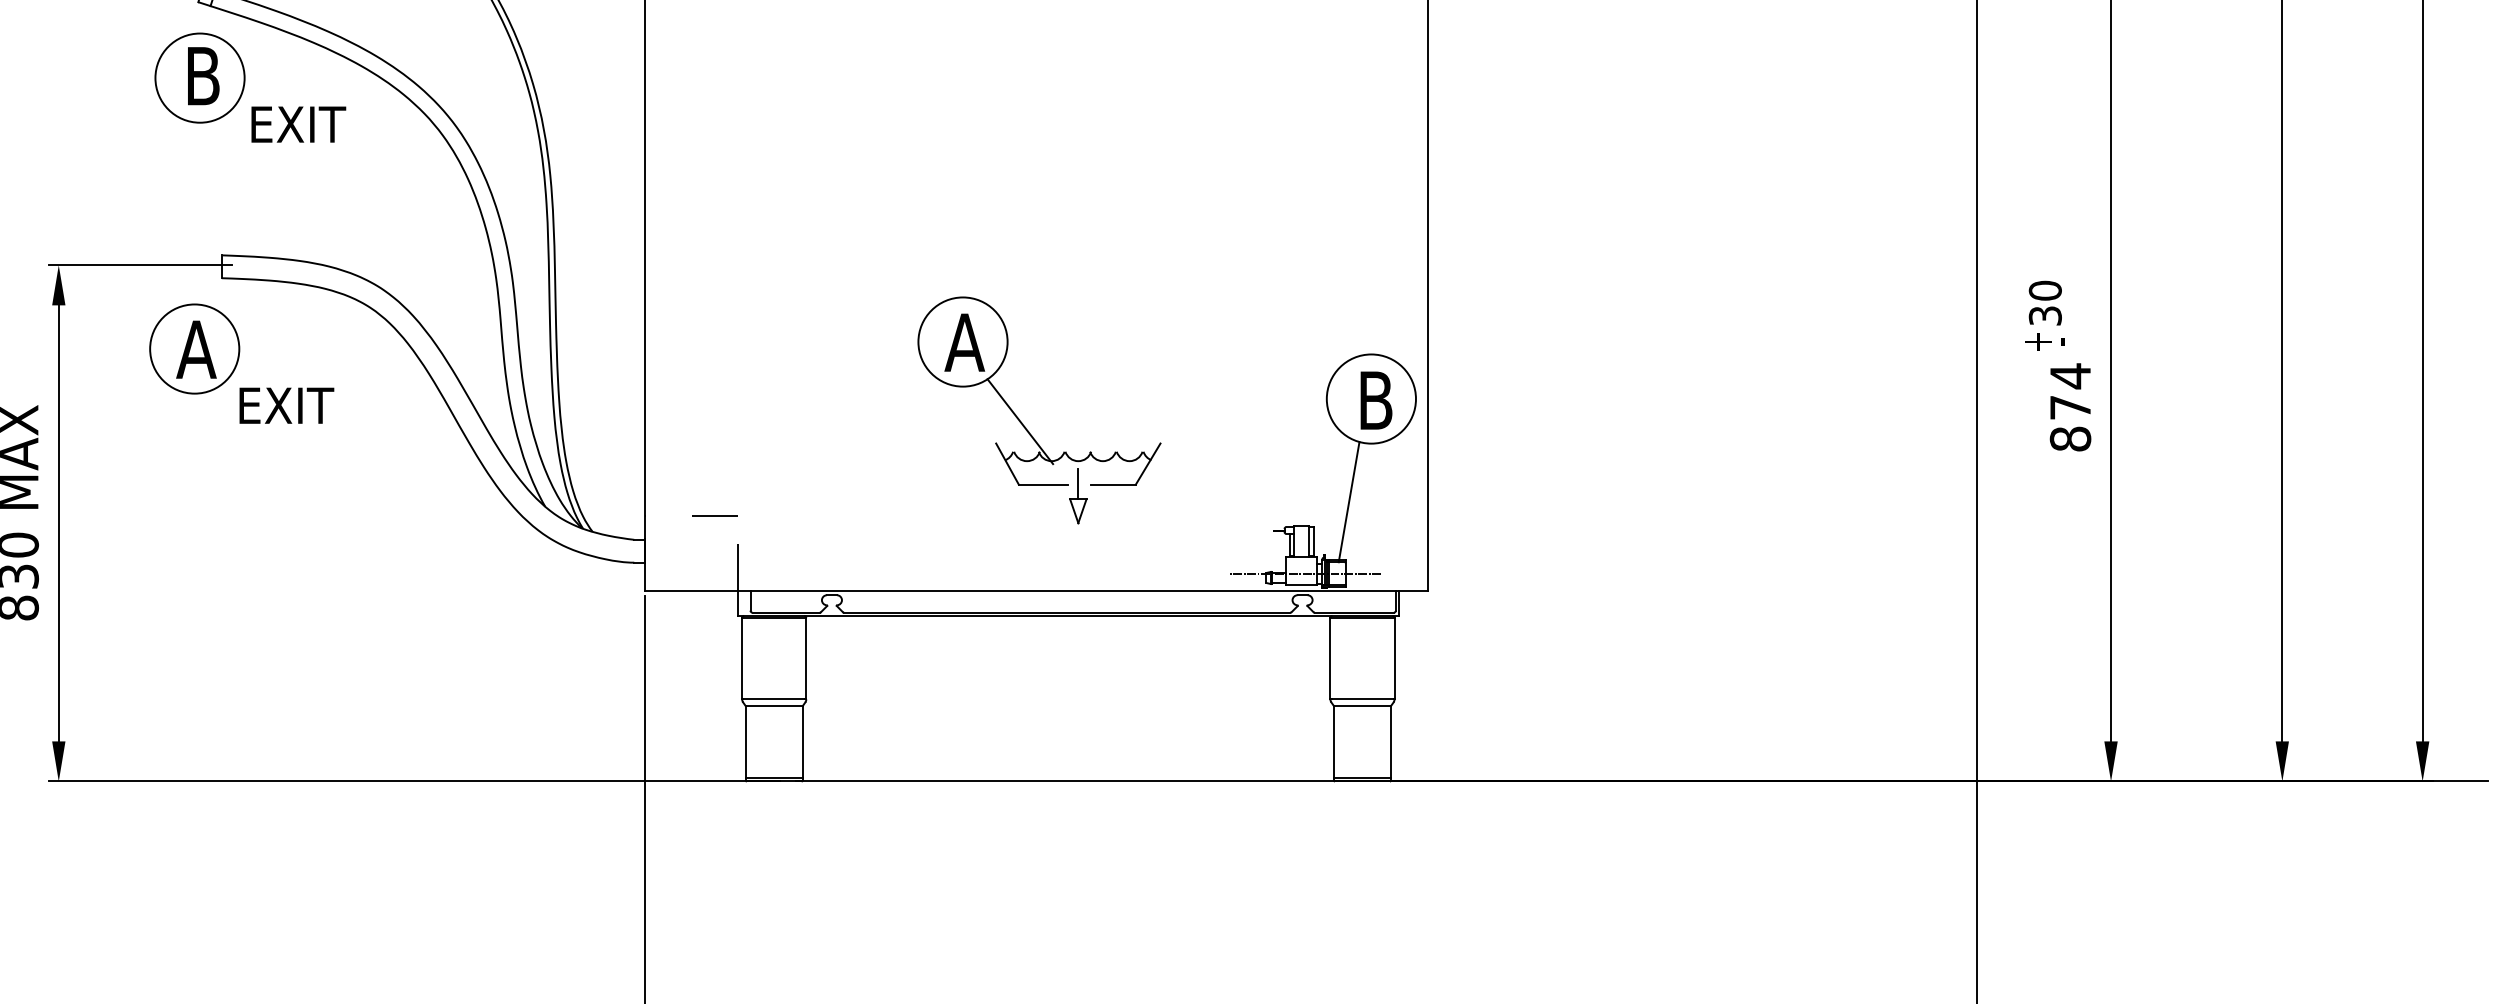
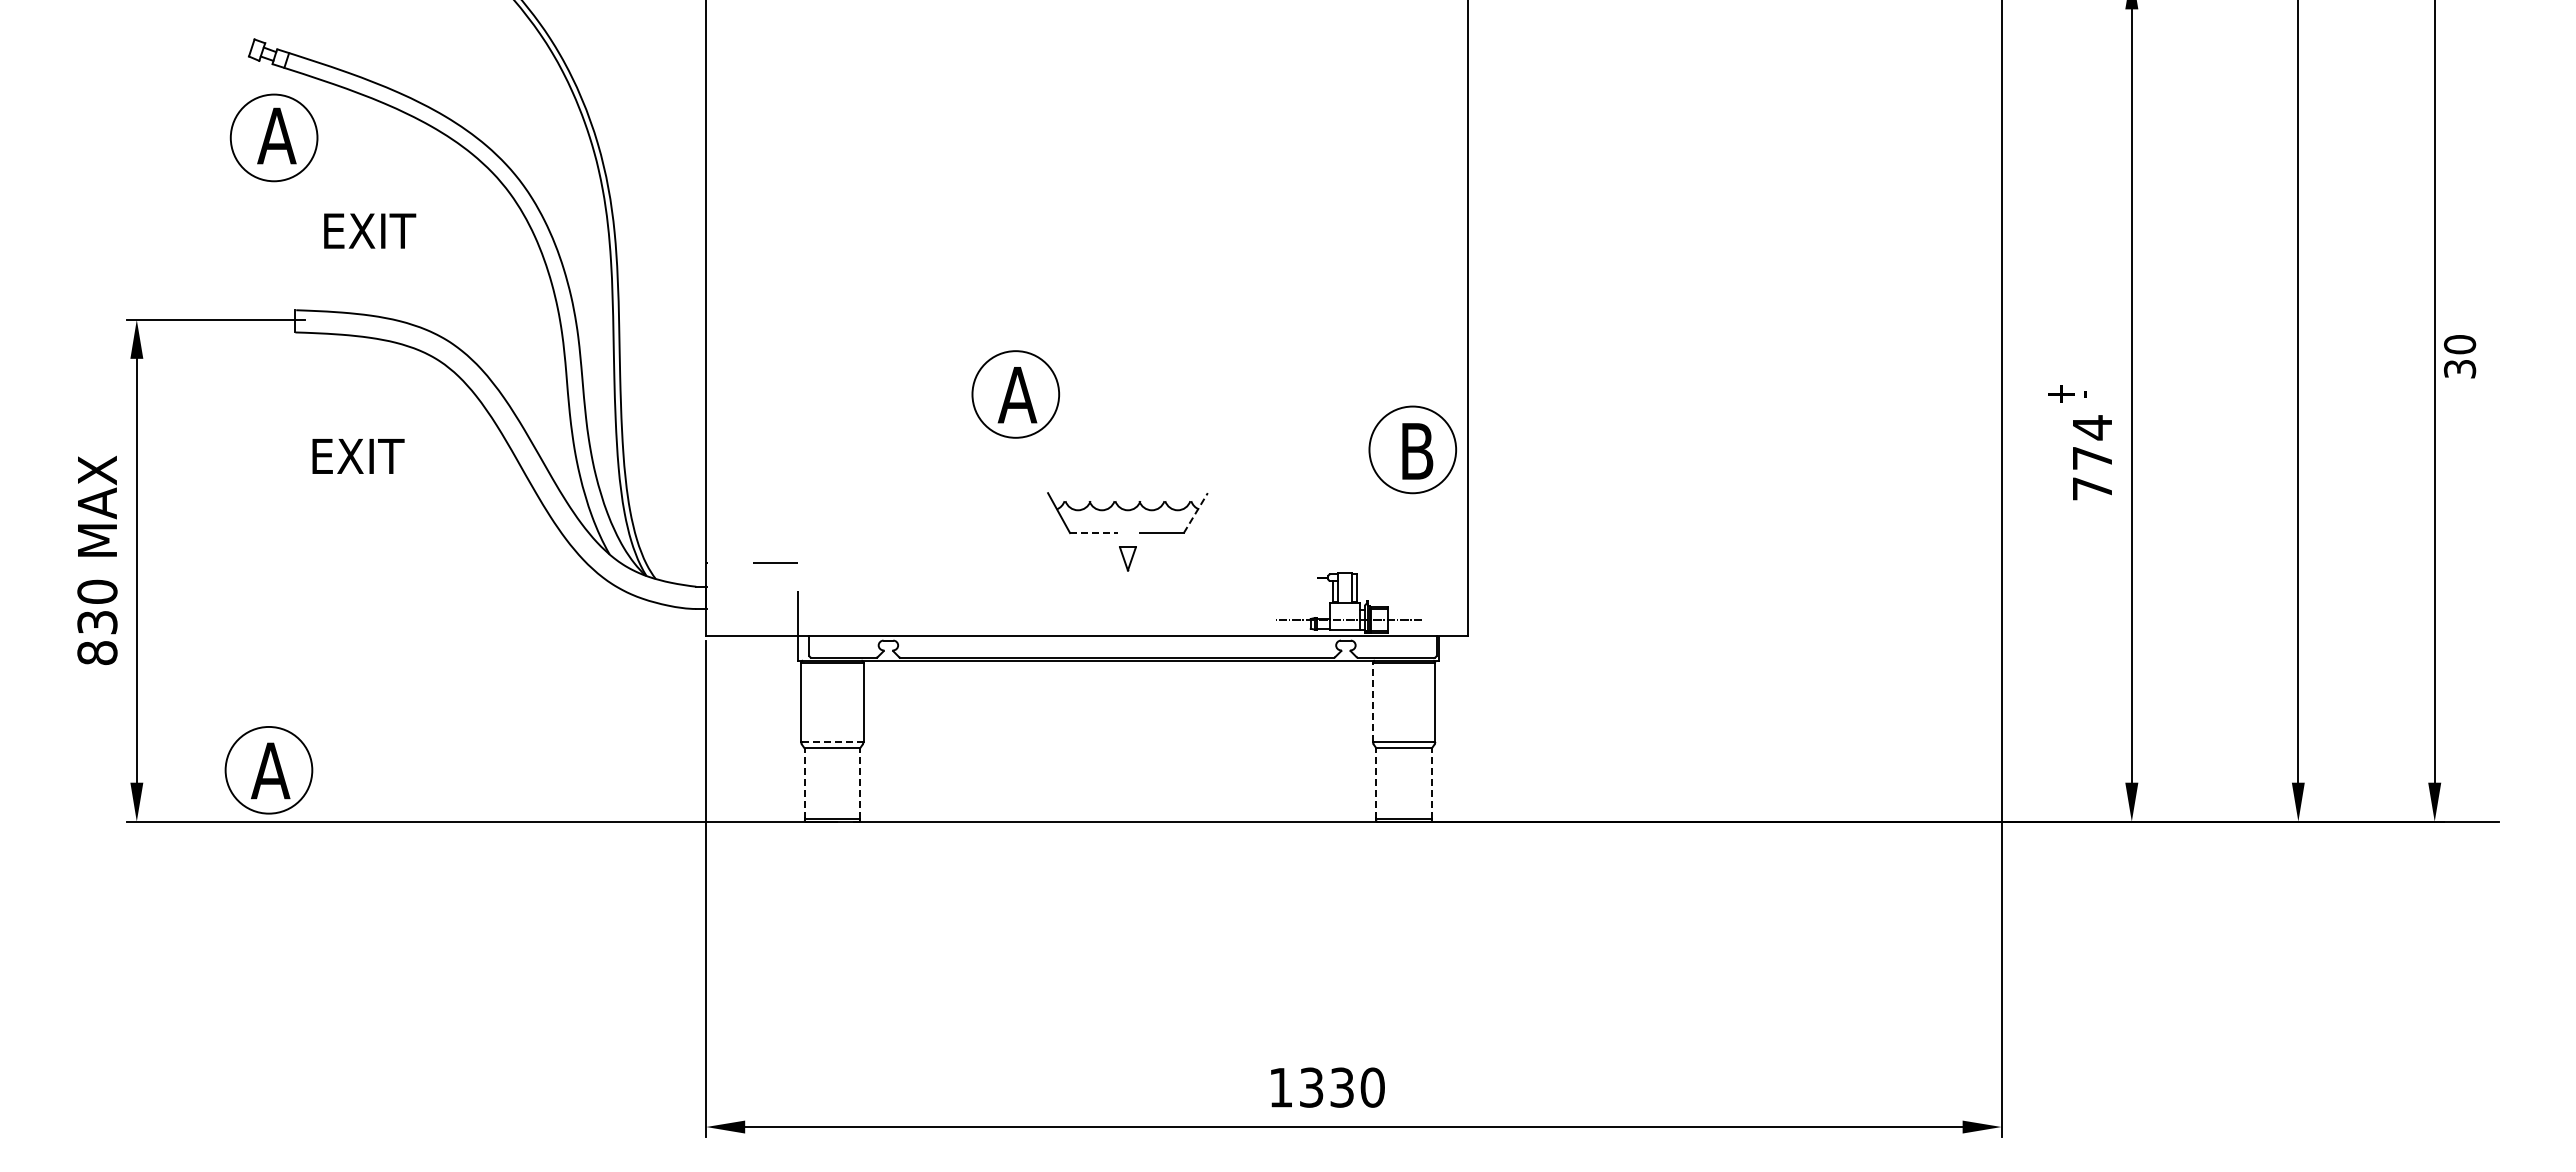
text: (202, 75) -> (276, 135), B -> A
text: (299, 123) -> (370, 230), moved
text: (2045, 302) -> (2460, 356), moved
part: (194, 349) -> (268, 770), moved
line: (1020, 421) -> (1071, 471), removed
text: (2070, 438) -> (2092, 488), 874 -> 774
line: (1148, 463) -> (1196, 512), solid -> dashed
line: (1077, 484) -> (1127, 532), removed
line: (1043, 485) -> (1094, 533), solid -> dashed
line: (1349, 501) -> (1391, 549), removed
line: (1329, 658) -> (1372, 702), solid -> dashed
line: (774, 699) -> (832, 741), solid -> dashed
line: (745, 742) -> (804, 783), solid -> dashed
line: (803, 742) -> (860, 783), solid -> dashed
line: (1334, 742) -> (1376, 783), solid -> dashed
line: (1390, 742) -> (1431, 783), solid -> dashed

